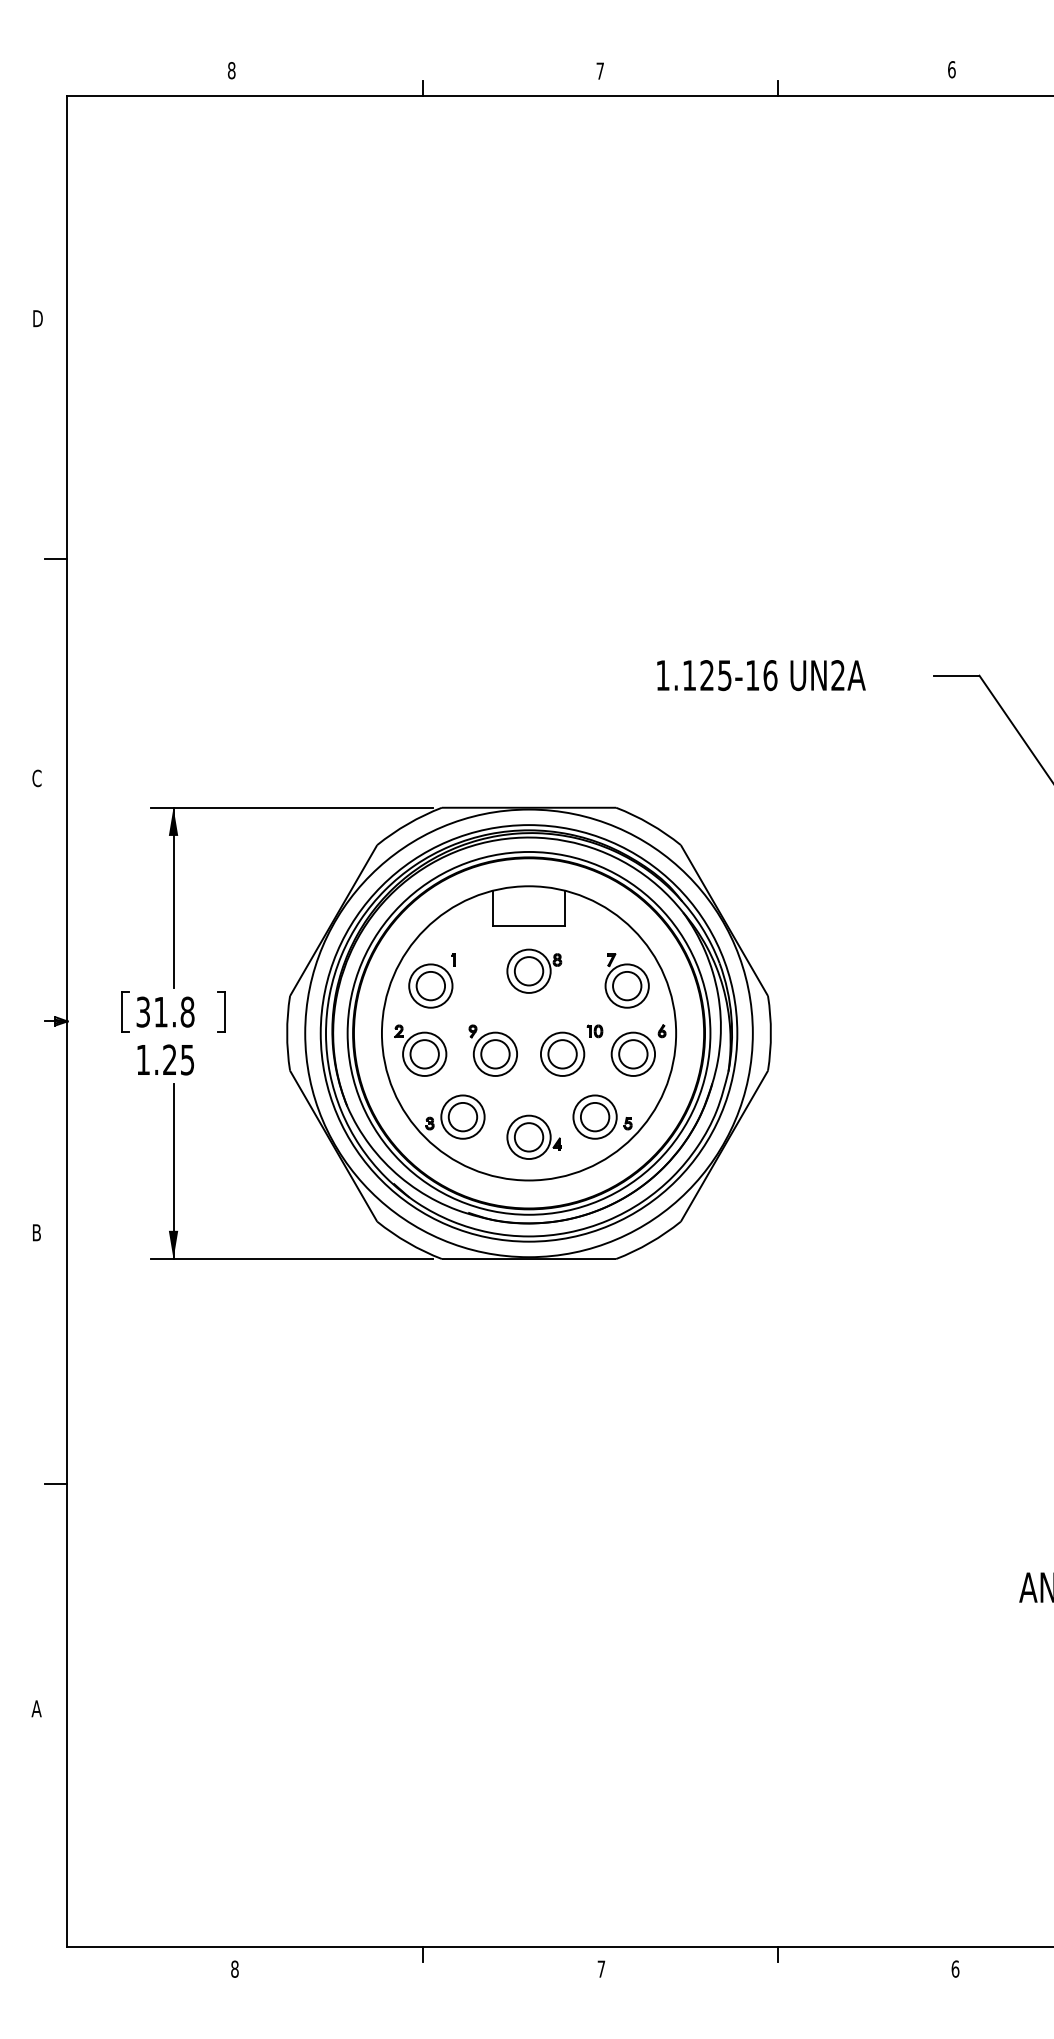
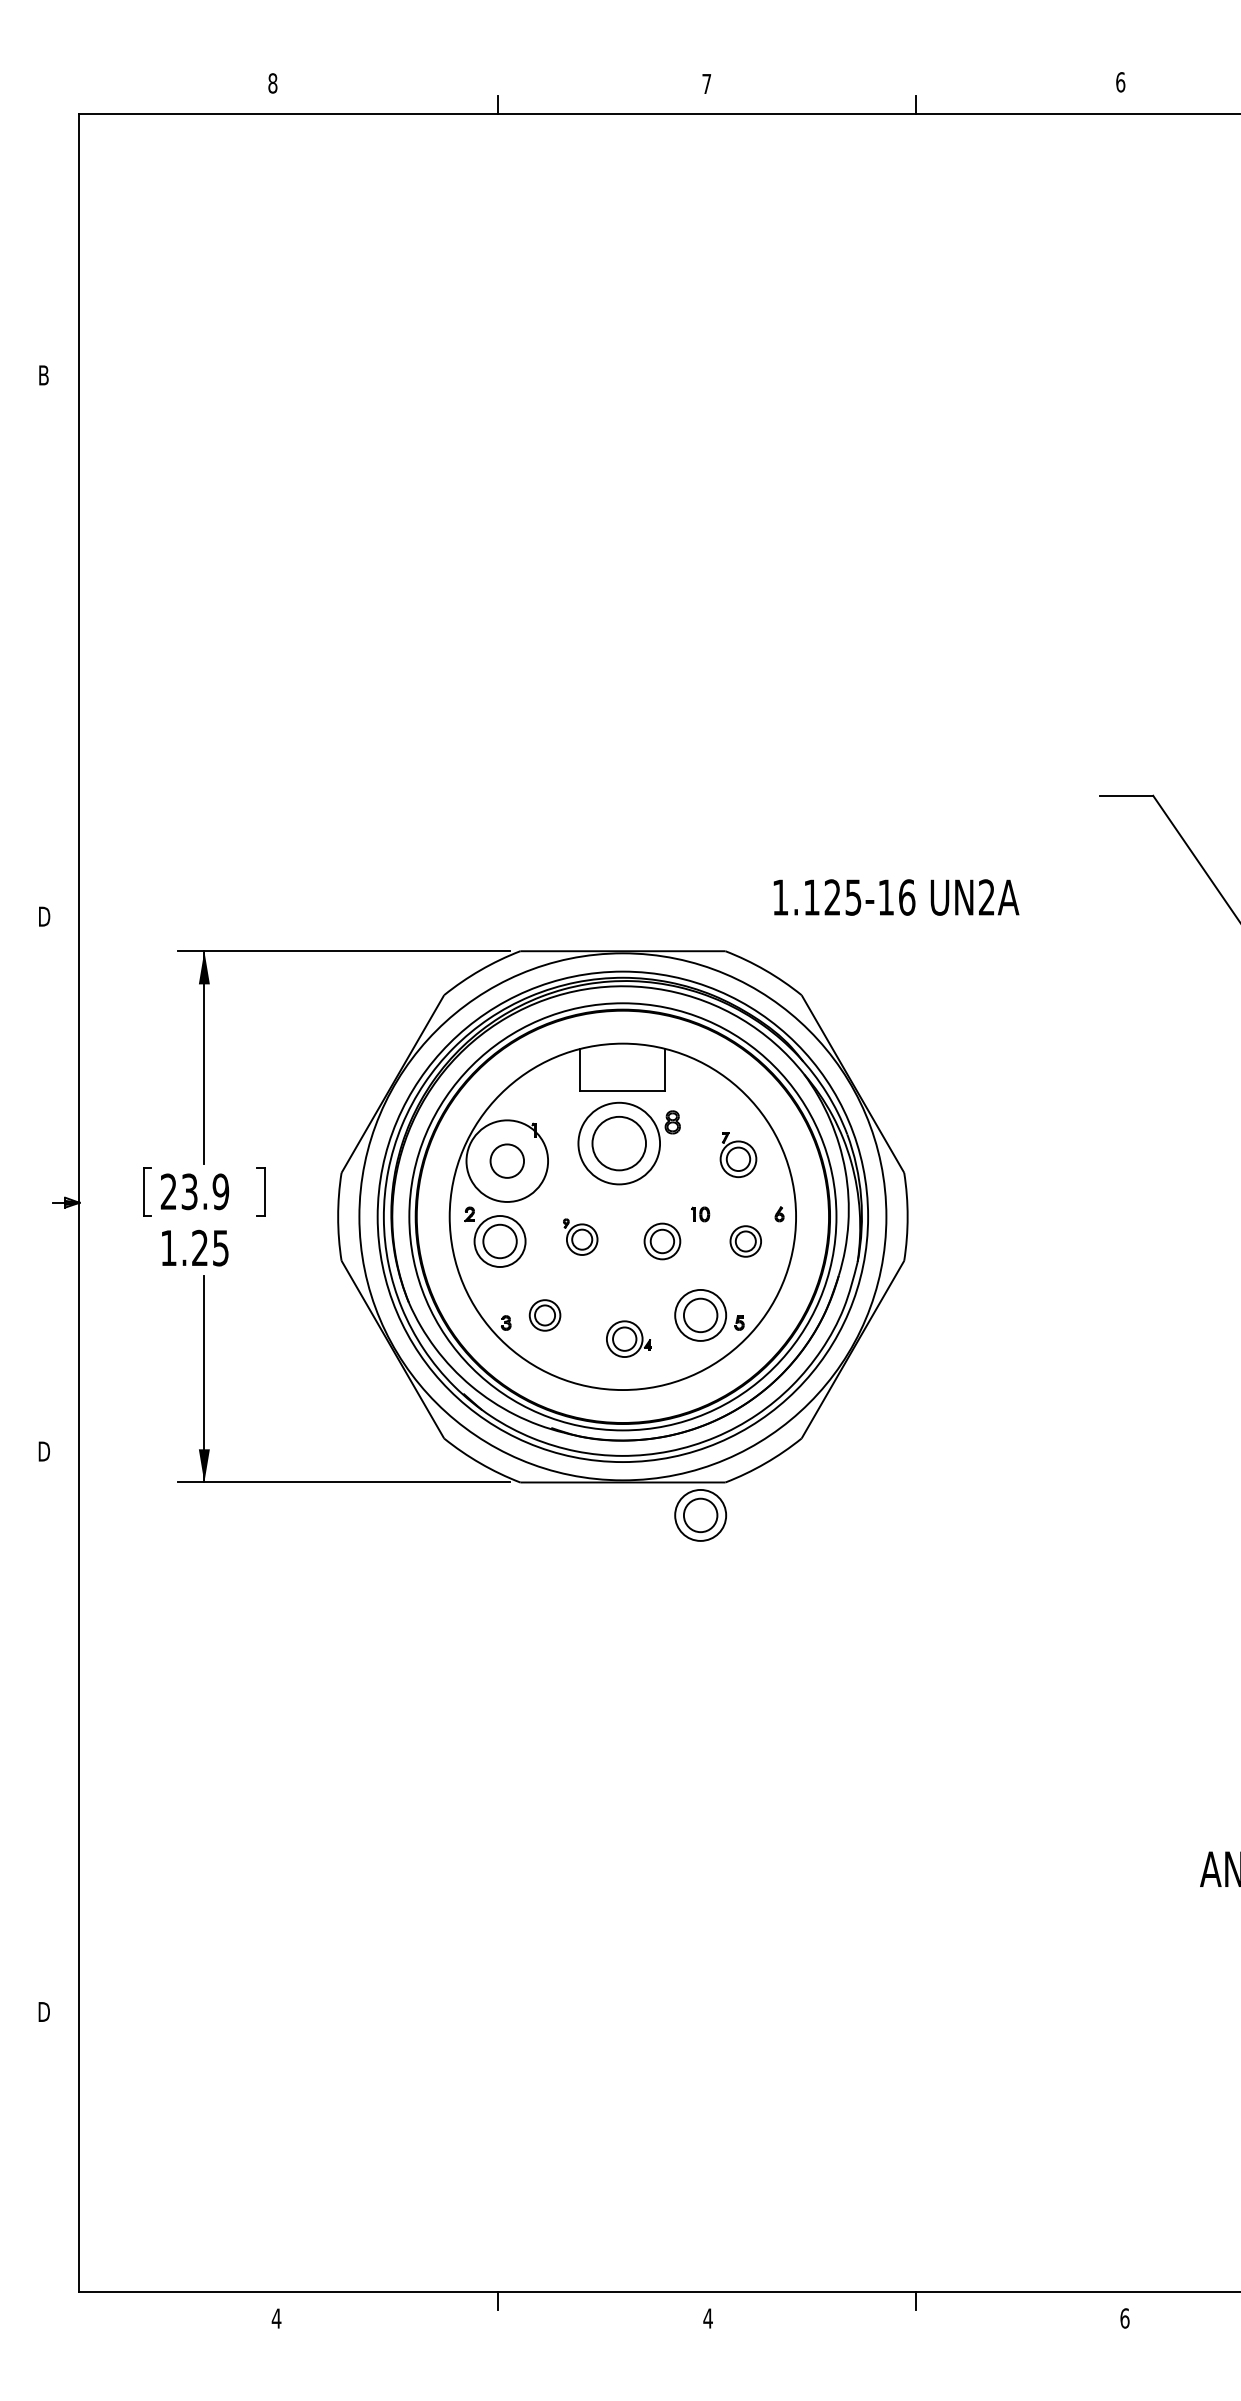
text: (38, 318) -> (45, 375), D -> B
line: (55, 559) -> (65, 658), removed
text: (761, 675) -> (896, 897), moved
text: (37, 778) -> (44, 916), C -> D
part: (533, 971) -> (628, 1143), size x1.6
part: (627, 980) -> (738, 1154), size x0.7
circle: (430, 985) -> (506, 1160), size x1.6
text: (165, 1011) -> (194, 1191), 31.8 -> 23.9
part: (493, 1050) -> (580, 1236), size x0.6
part: (562, 1054) -> (662, 1241), size x0.7
part: (633, 1054) -> (745, 1241), size x0.6
part: (462, 1117) -> (544, 1315), size x0.6
part: (533, 1136) -> (628, 1338), size x0.7
text: (37, 1232) -> (44, 1451), B -> D
part: (594, 1287) -> (700, 1515), added
line: (55, 1484) -> (65, 1747), removed
text: (36, 1708) -> (43, 2011), A -> D
text: (234, 1969) -> (276, 2318), 8 -> 4
text: (600, 1969) -> (707, 2318), 7 -> 4

